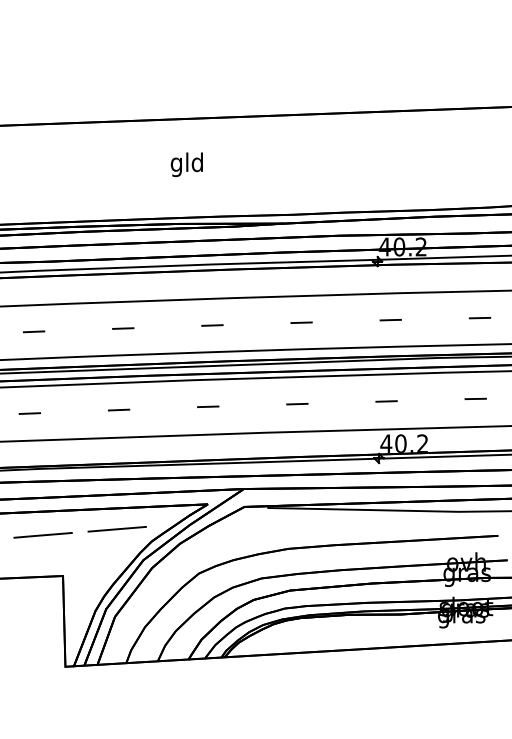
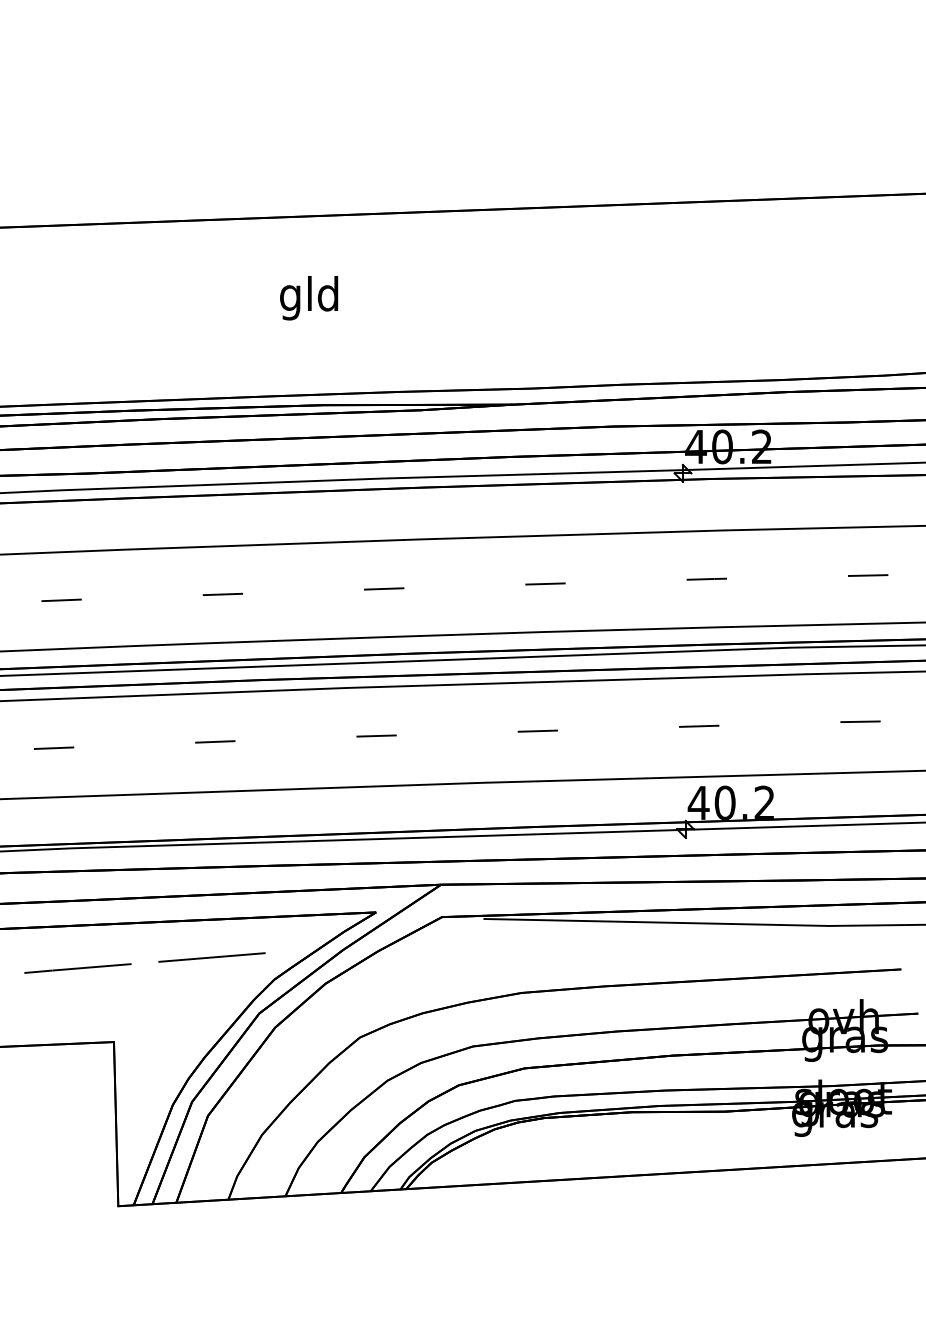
text: (186, 164) -> (308, 297), moved

